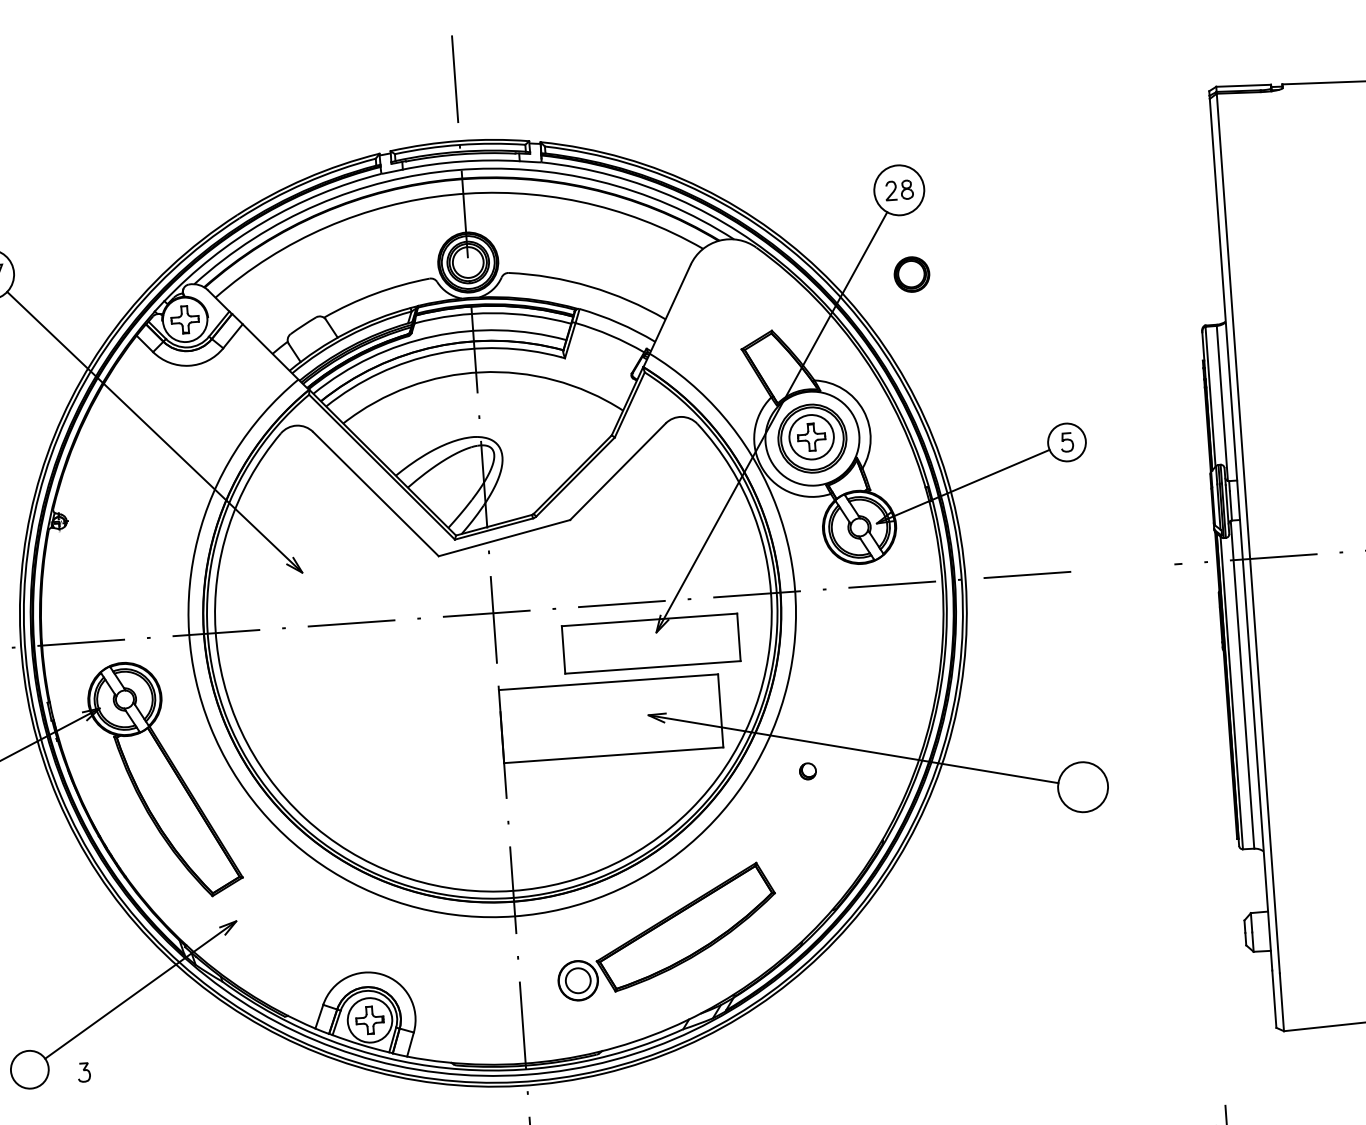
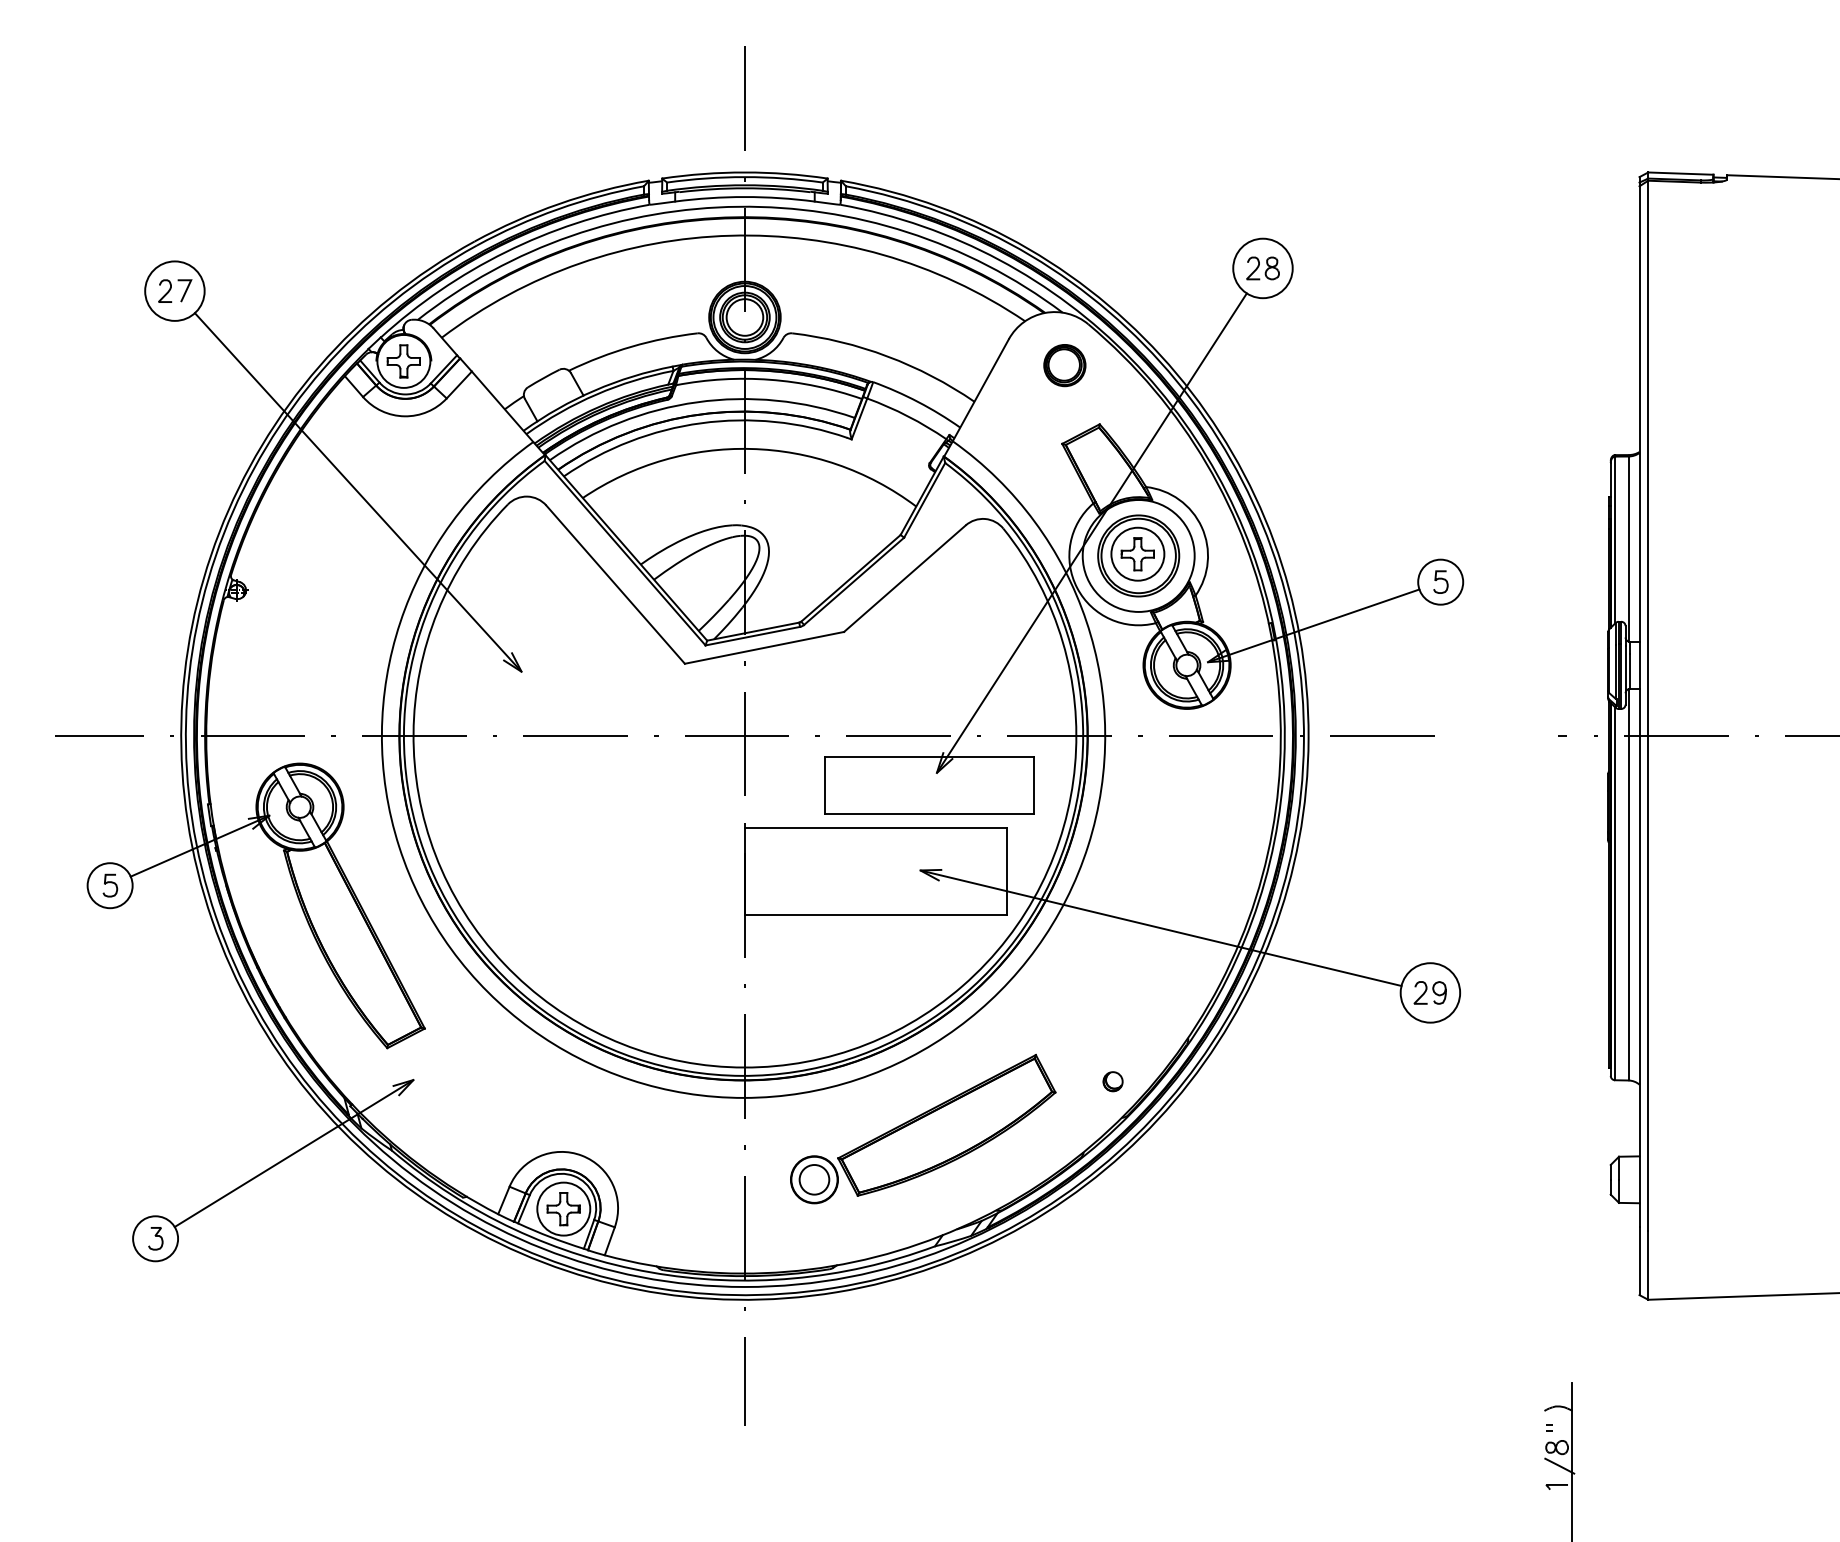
part: (911, 274) -> (1064, 365), moved
part: (807, 771) -> (1112, 1081), moved
part: (1082, 786) -> (1429, 992), added
curve: (83, 1070) -> (155, 1236), moved

